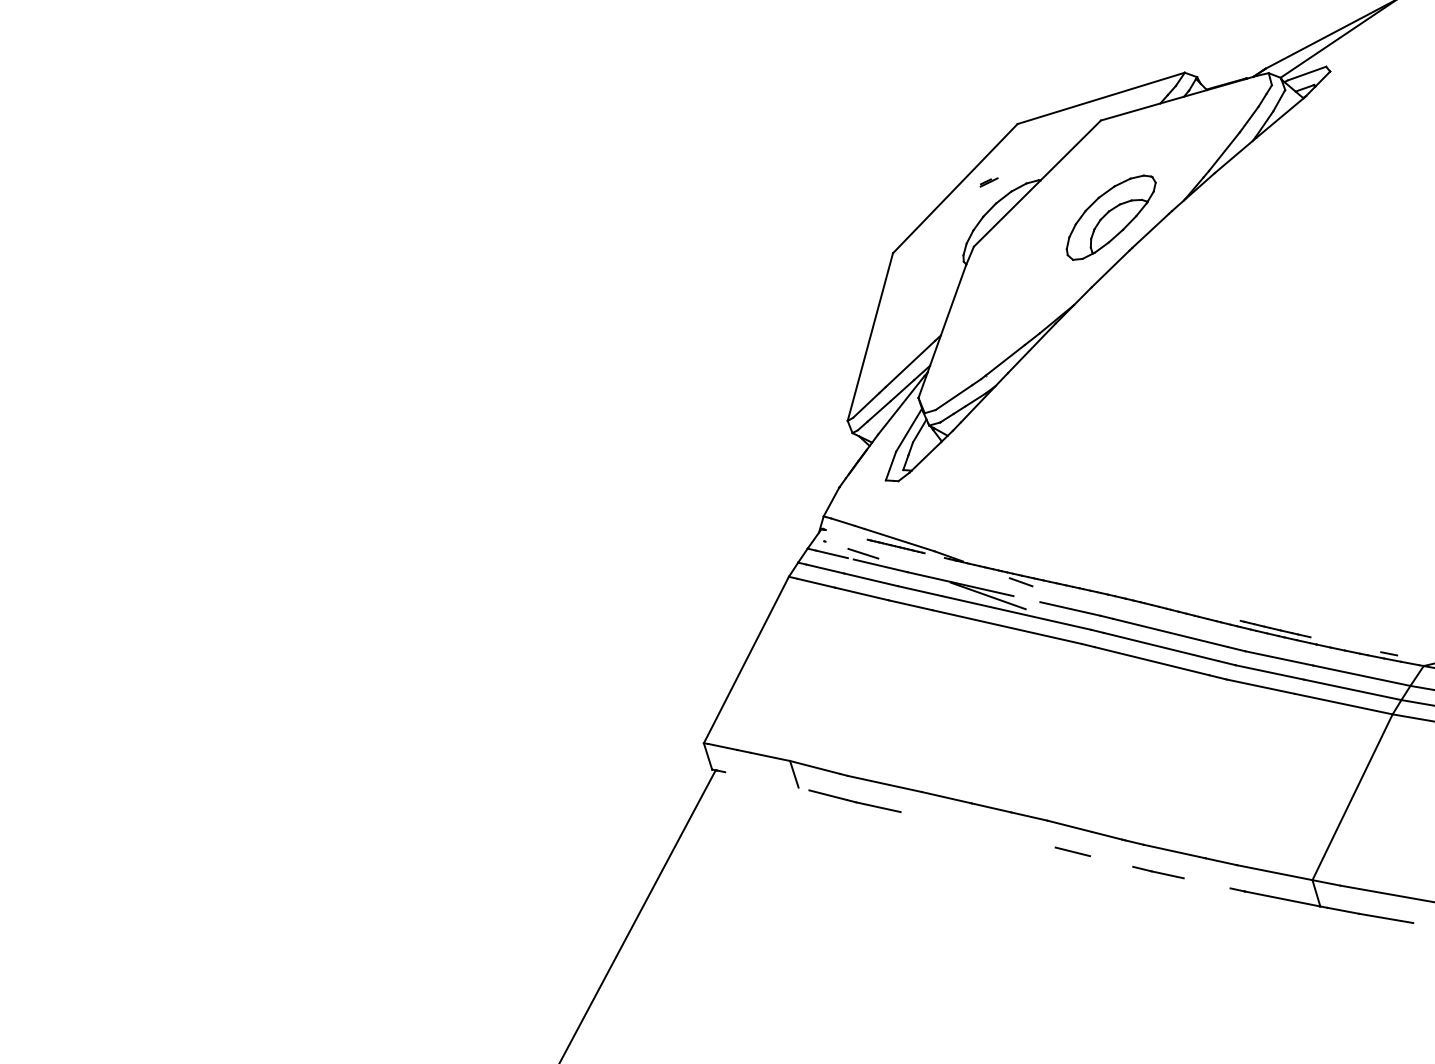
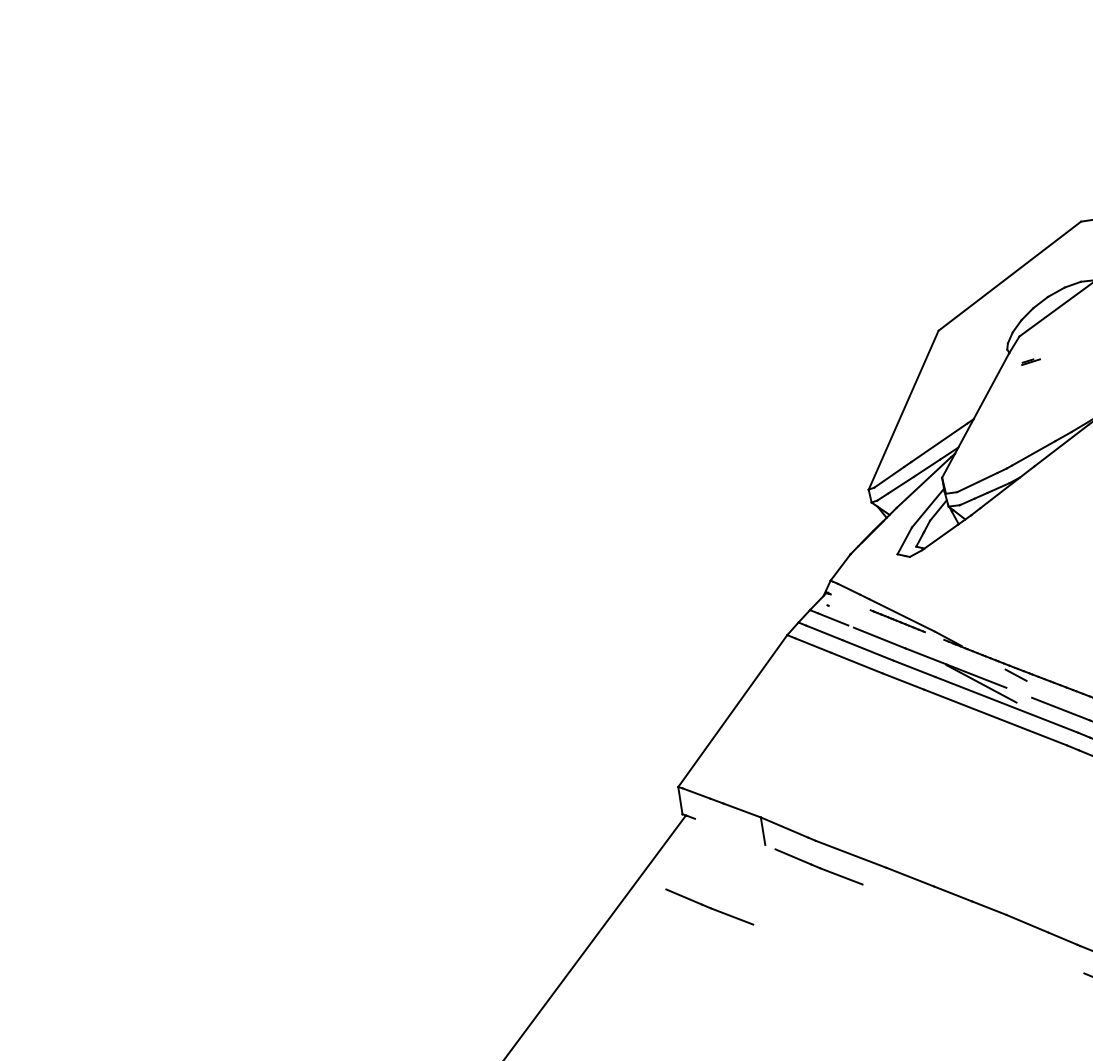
line: (988, 182) -> (1030, 362), moved
line: (863, 553) -> (864, 623), removed
line: (1072, 851) -> (1026, 949), removed
line: (751, 856) -> (708, 906), added

